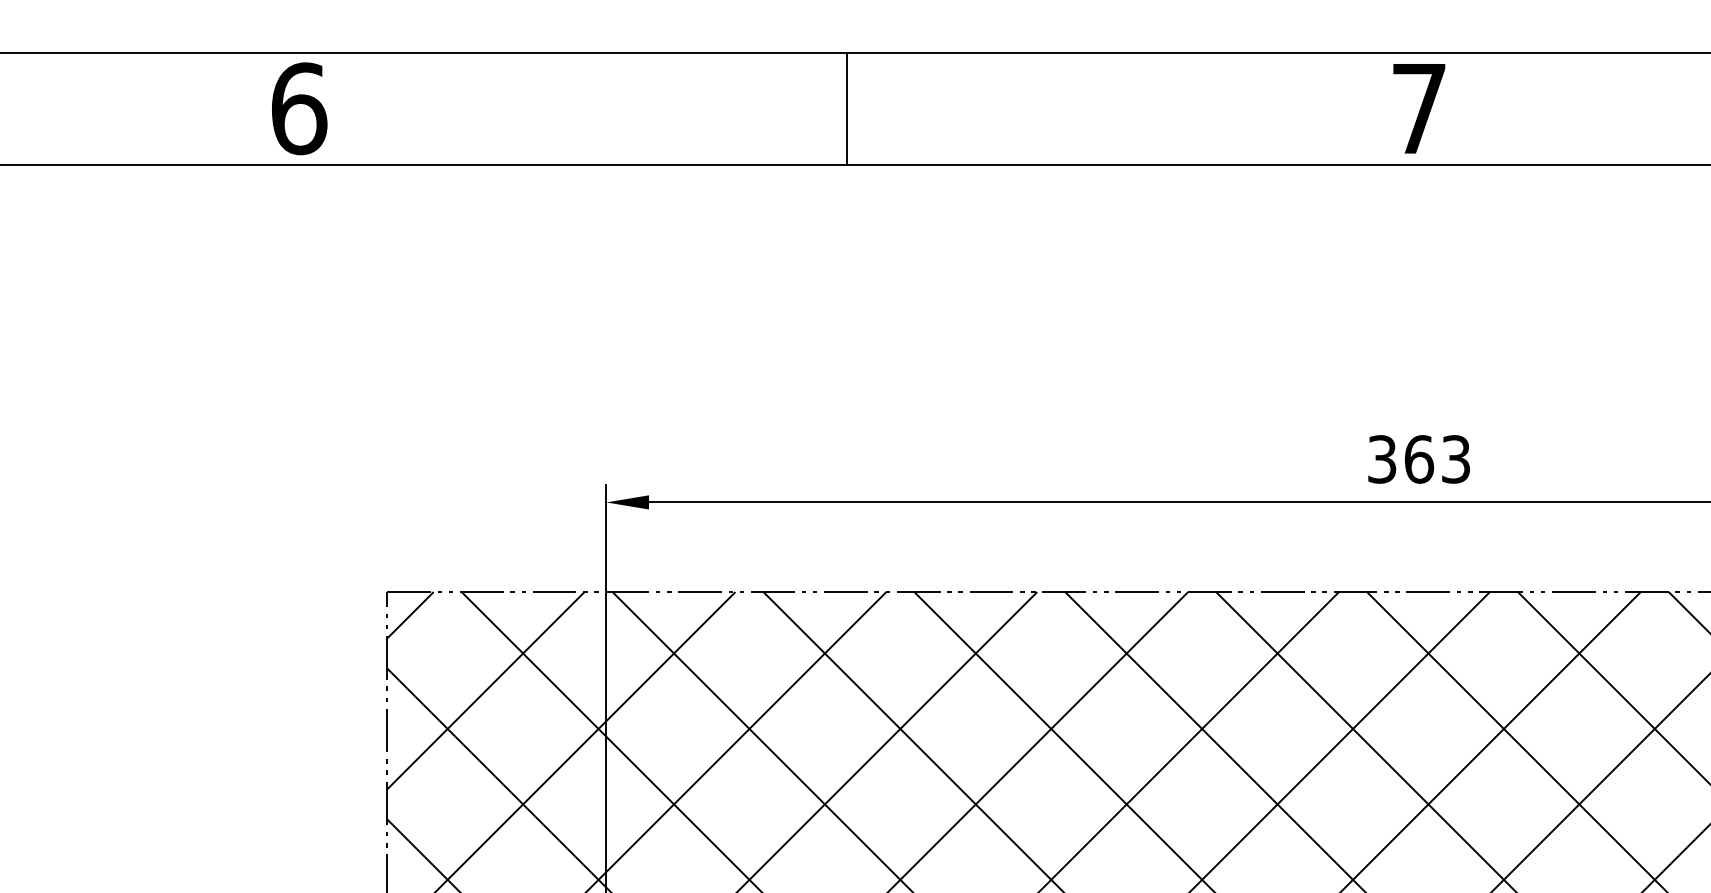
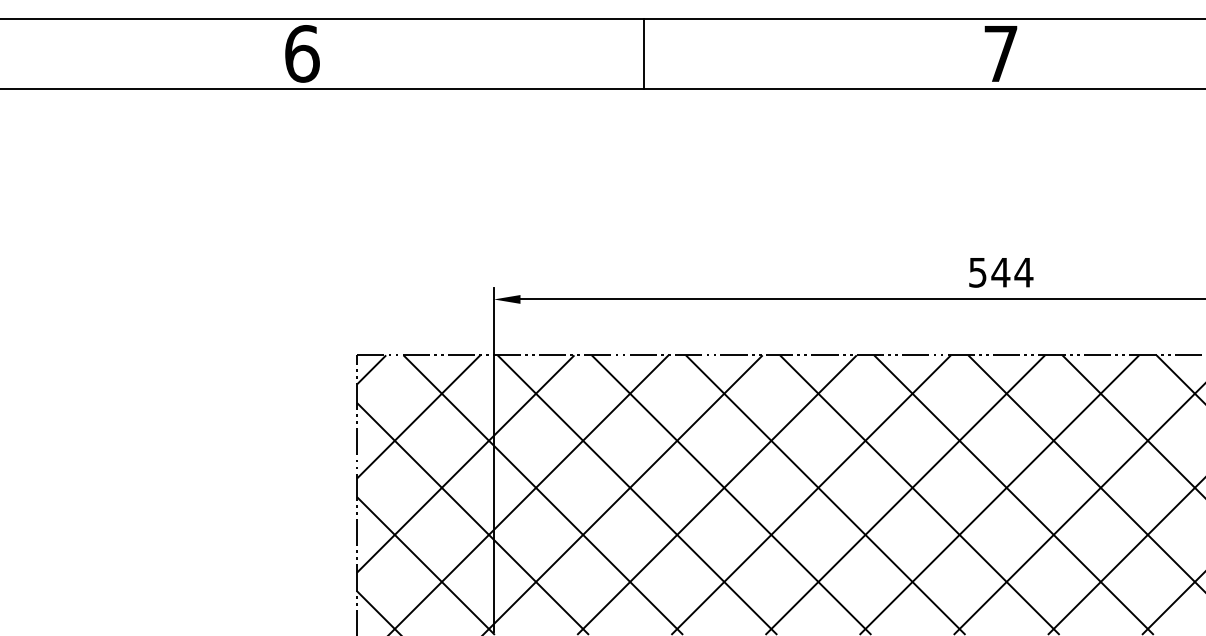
text: (1420, 459) -> (1001, 272), 363 -> 544

